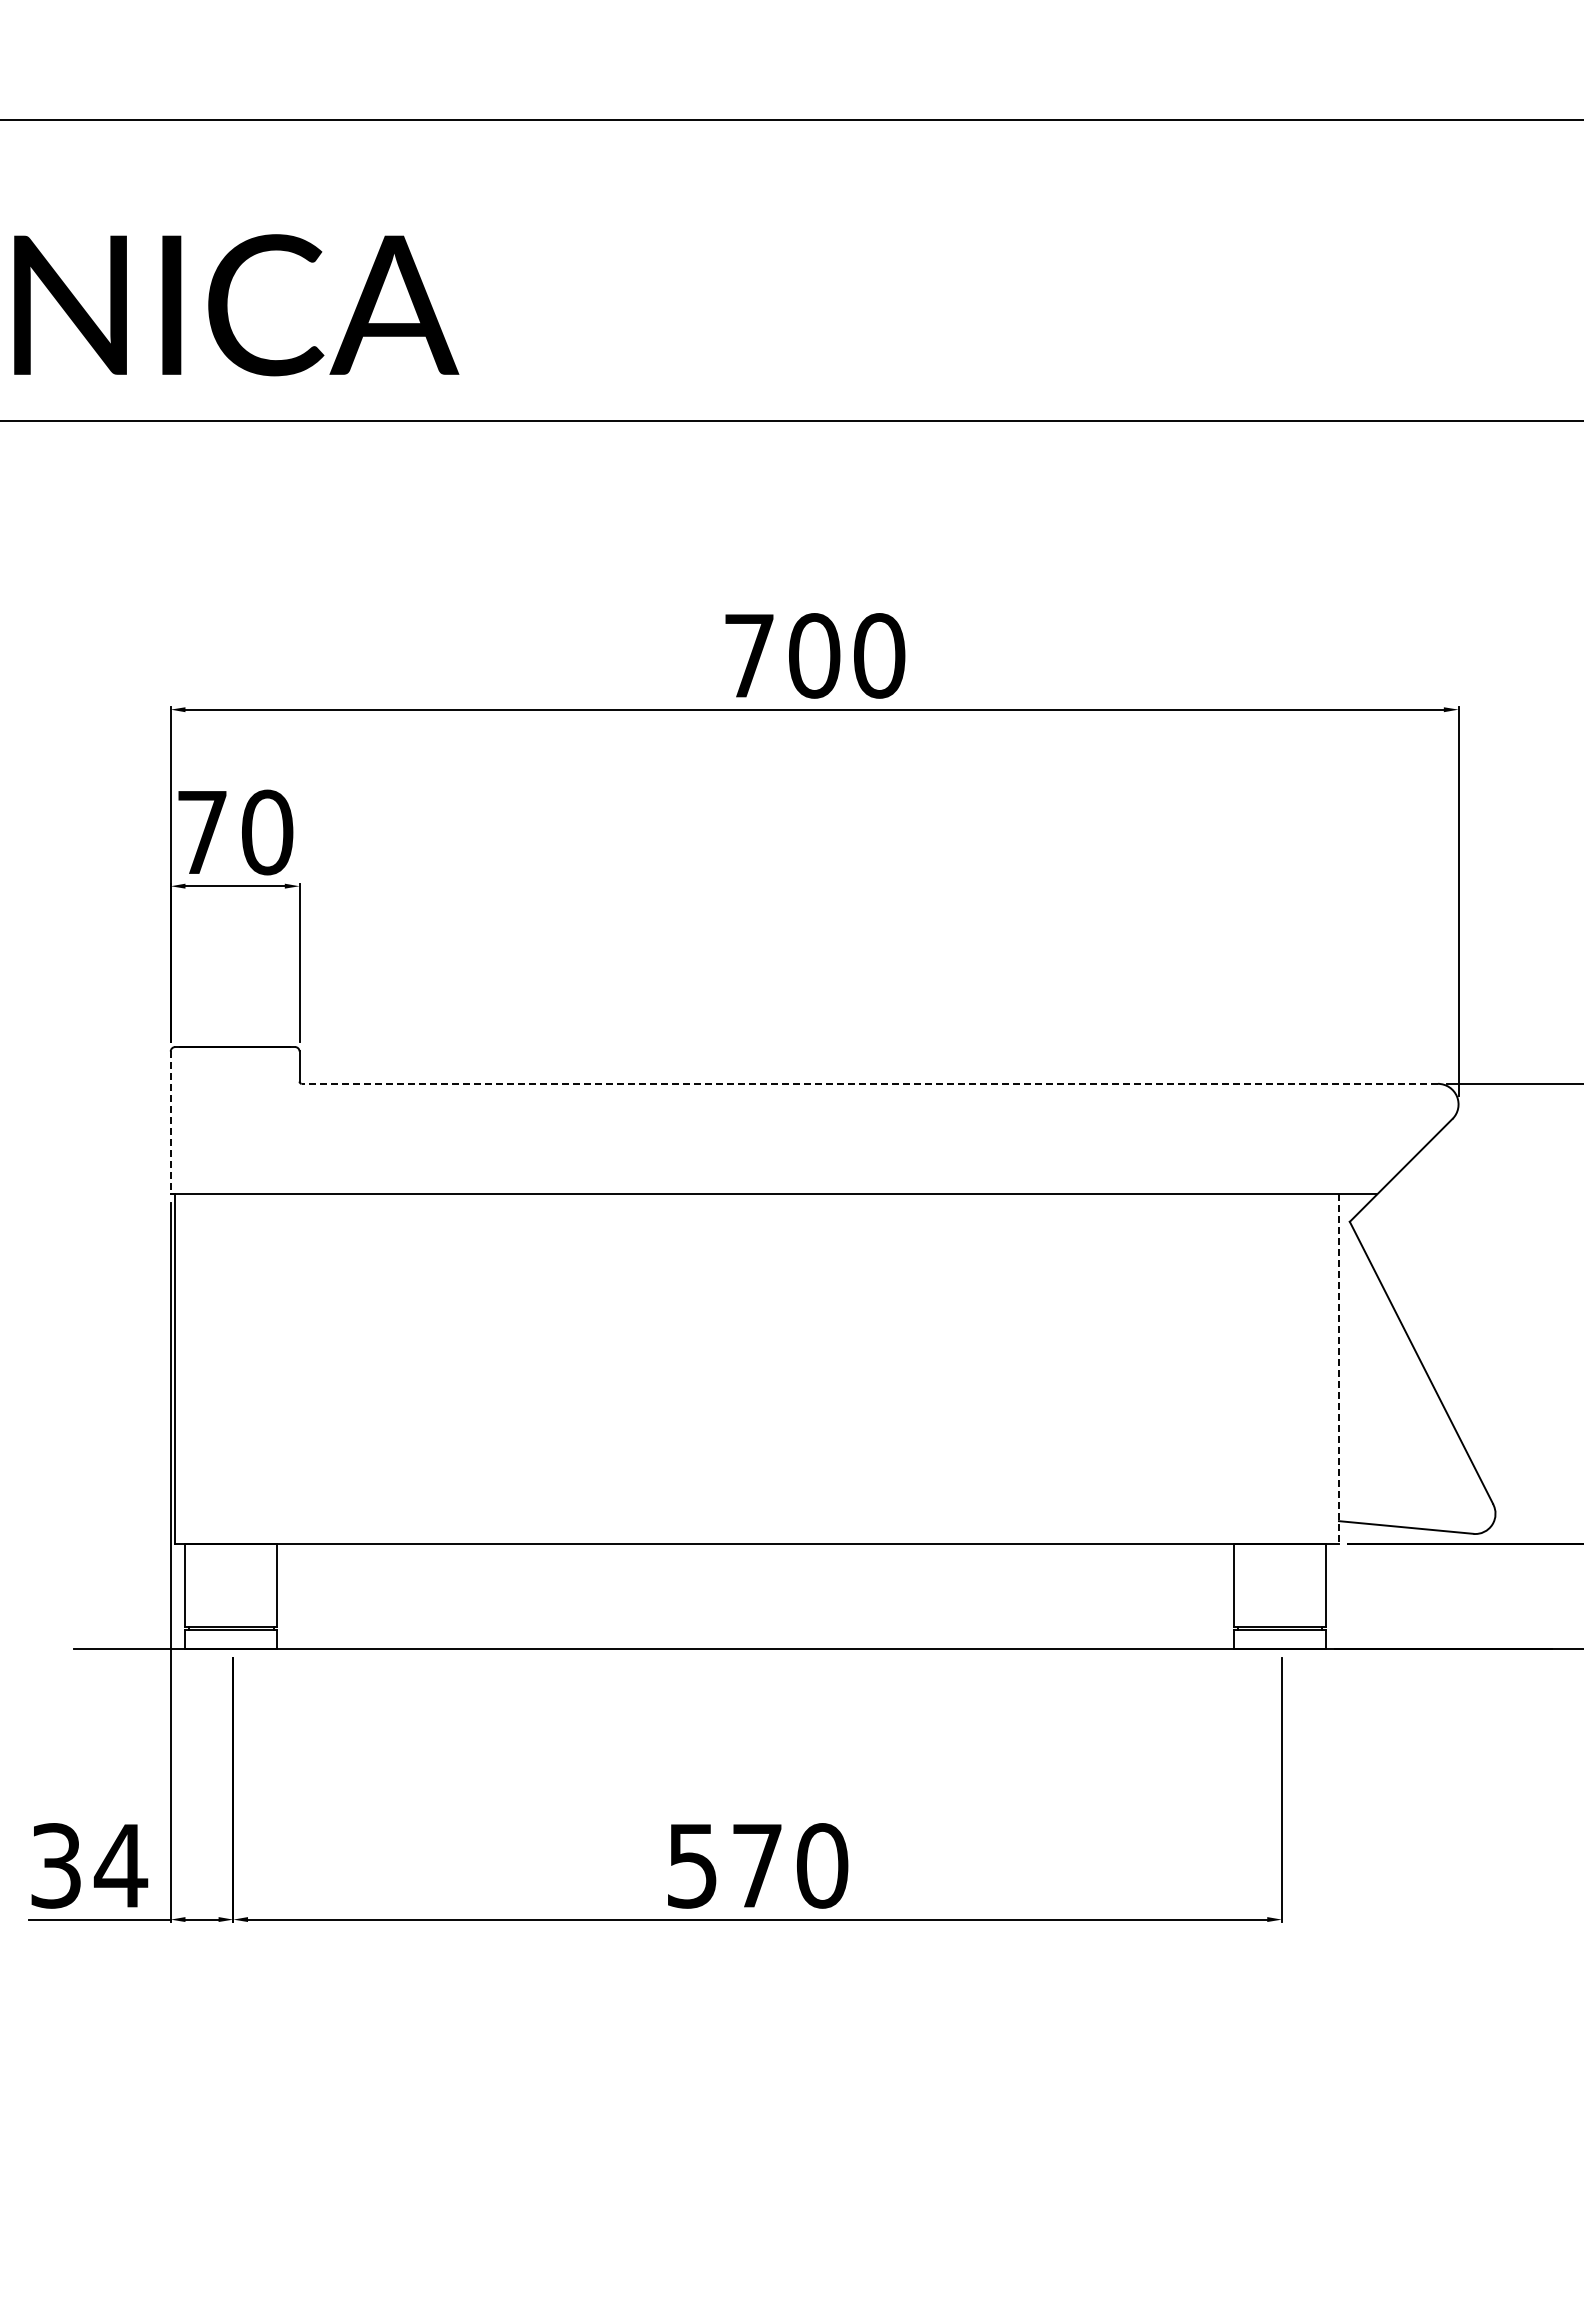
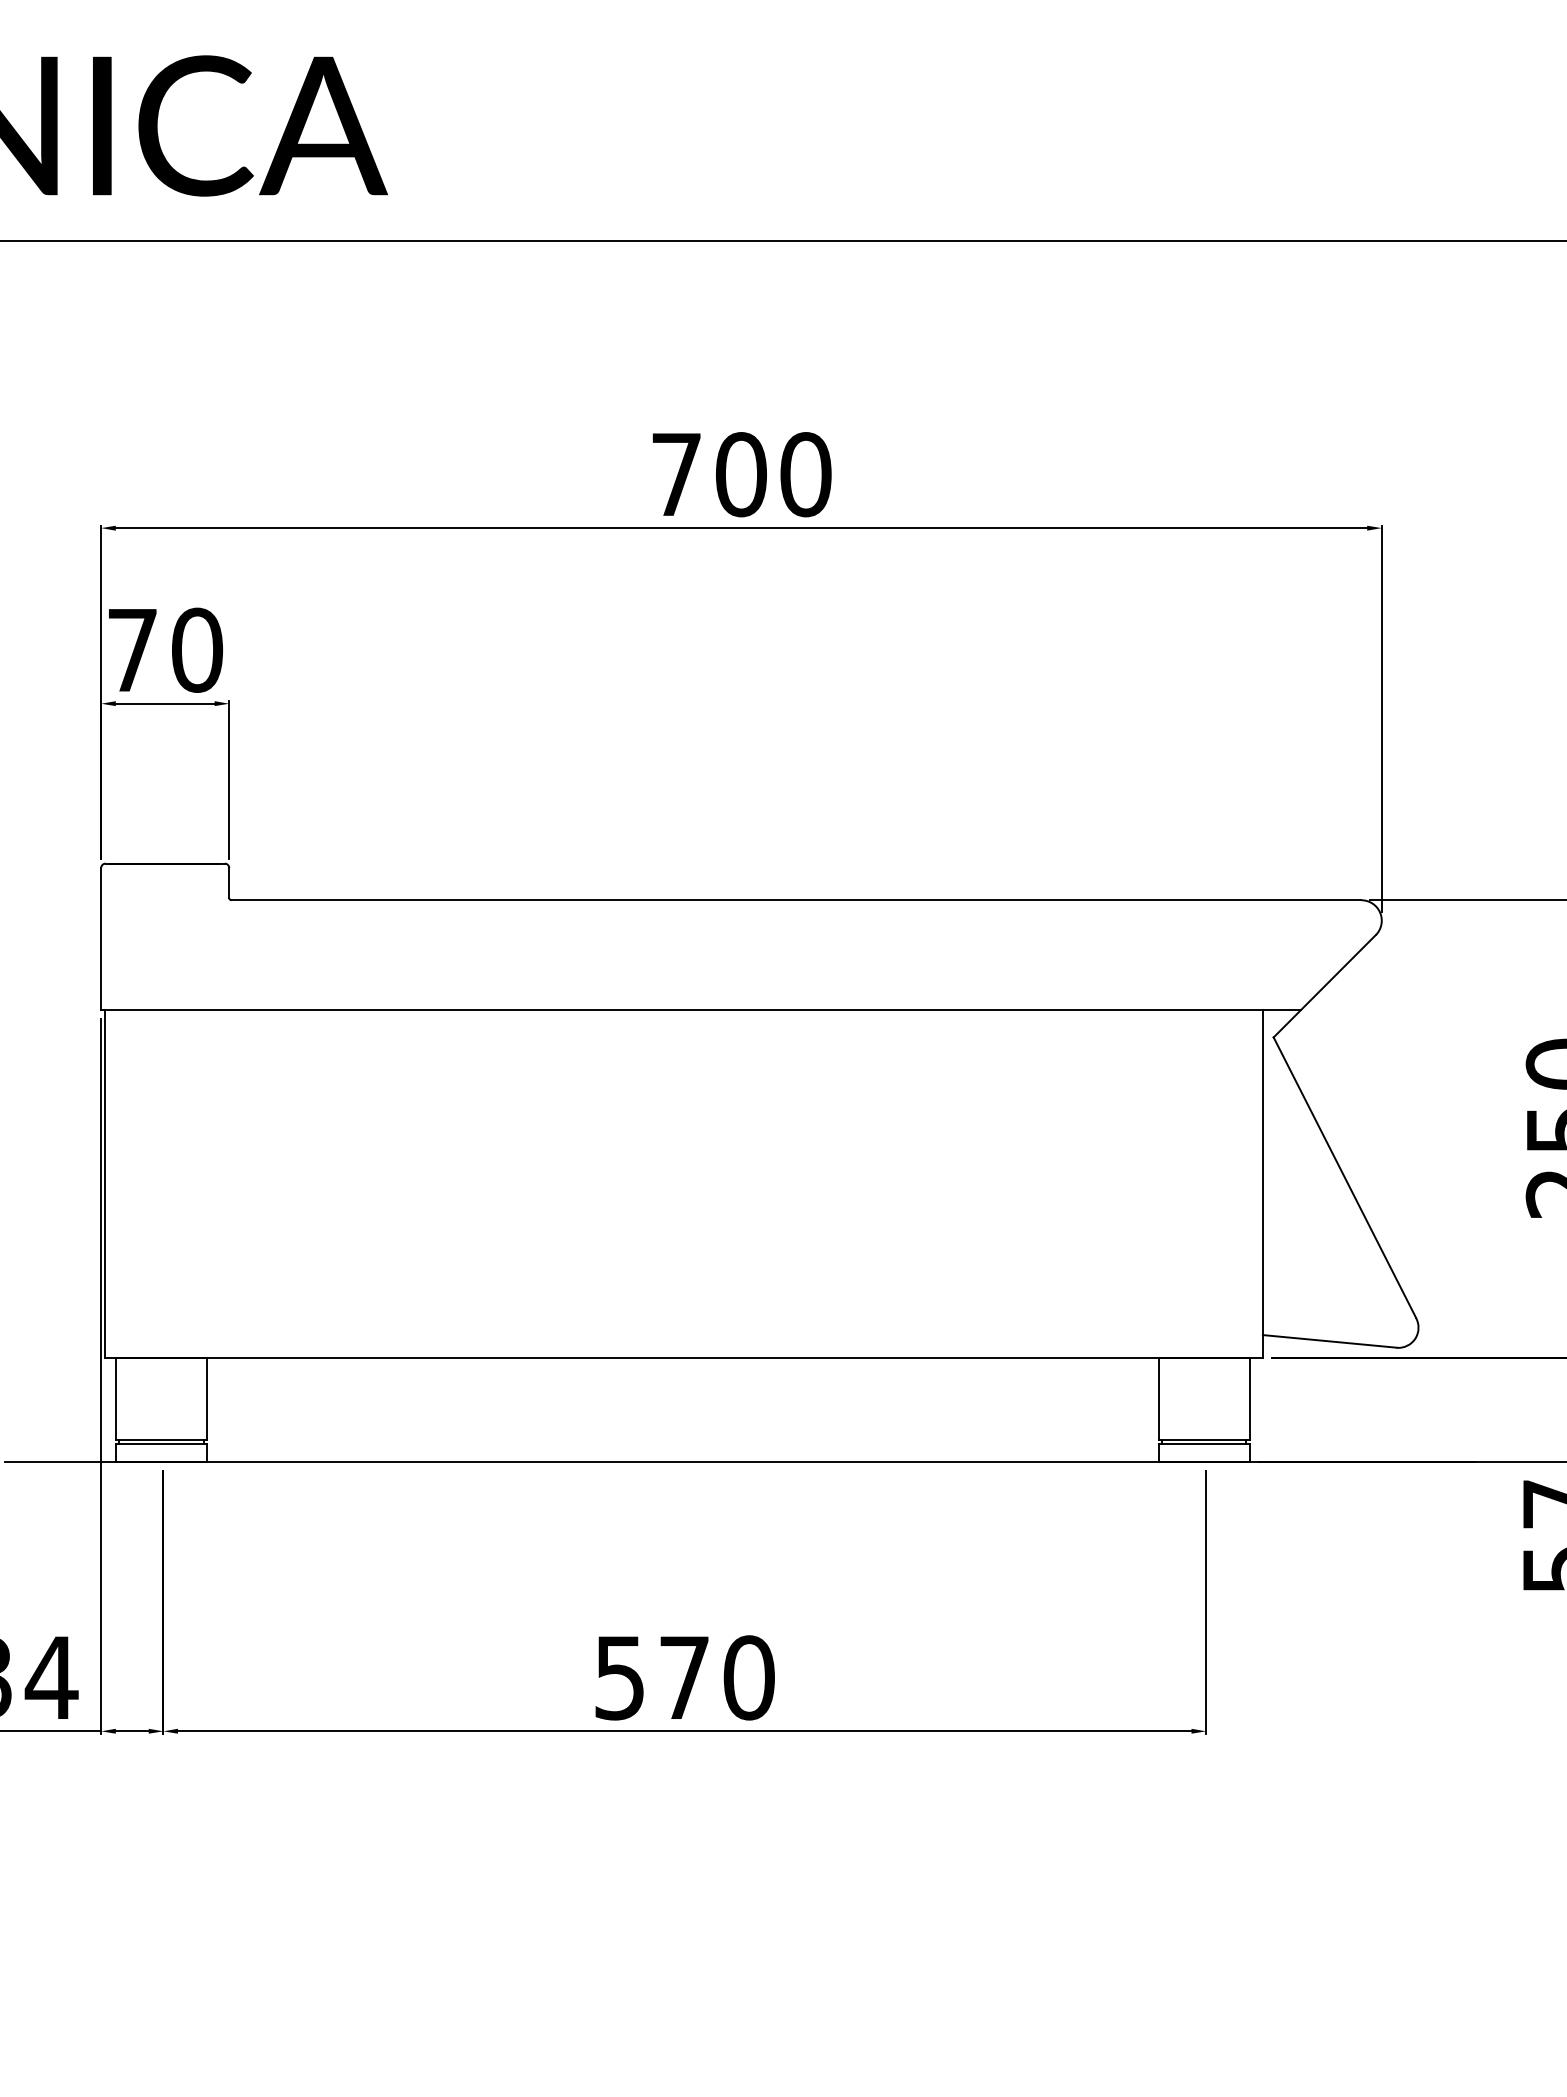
line: (869, 1083) -> (796, 899), dashed -> solid
line: (170, 1123) -> (100, 939), dashed -> solid
line: (1338, 1369) -> (1262, 1184), dashed -> solid

